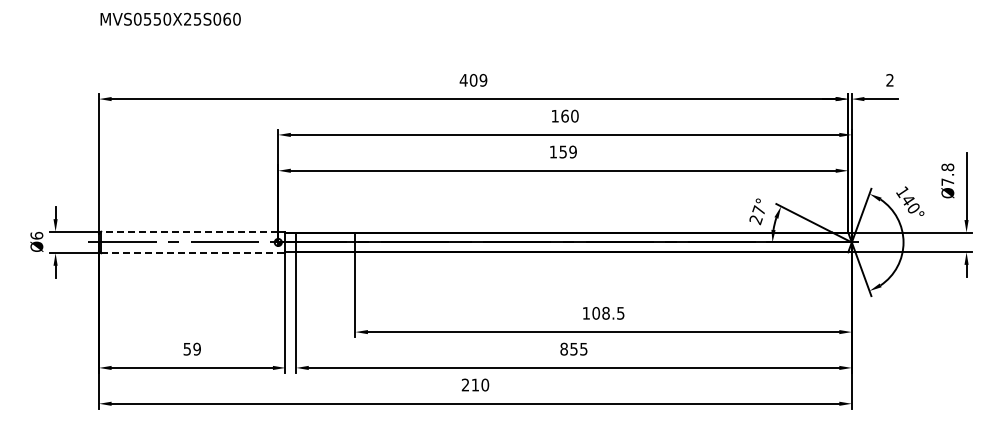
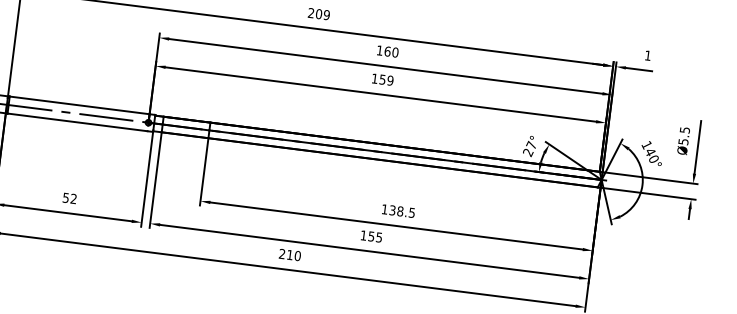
text: (463, 79) -> (311, 12), 409 -> 209
text: (889, 79) -> (647, 54), 2 -> 1
text: (947, 174) -> (684, 135), Ø7.8 -> Ø5.5
line: (189, 231) -> (79, 105), dashed -> solid
line: (189, 253) -> (77, 122), dashed -> solid
text: (596, 313) -> (392, 210), 108.5 -> 138.5
text: (196, 348) -> (73, 198), 59 -> 52
text: (563, 348) -> (363, 234), 855 -> 155

